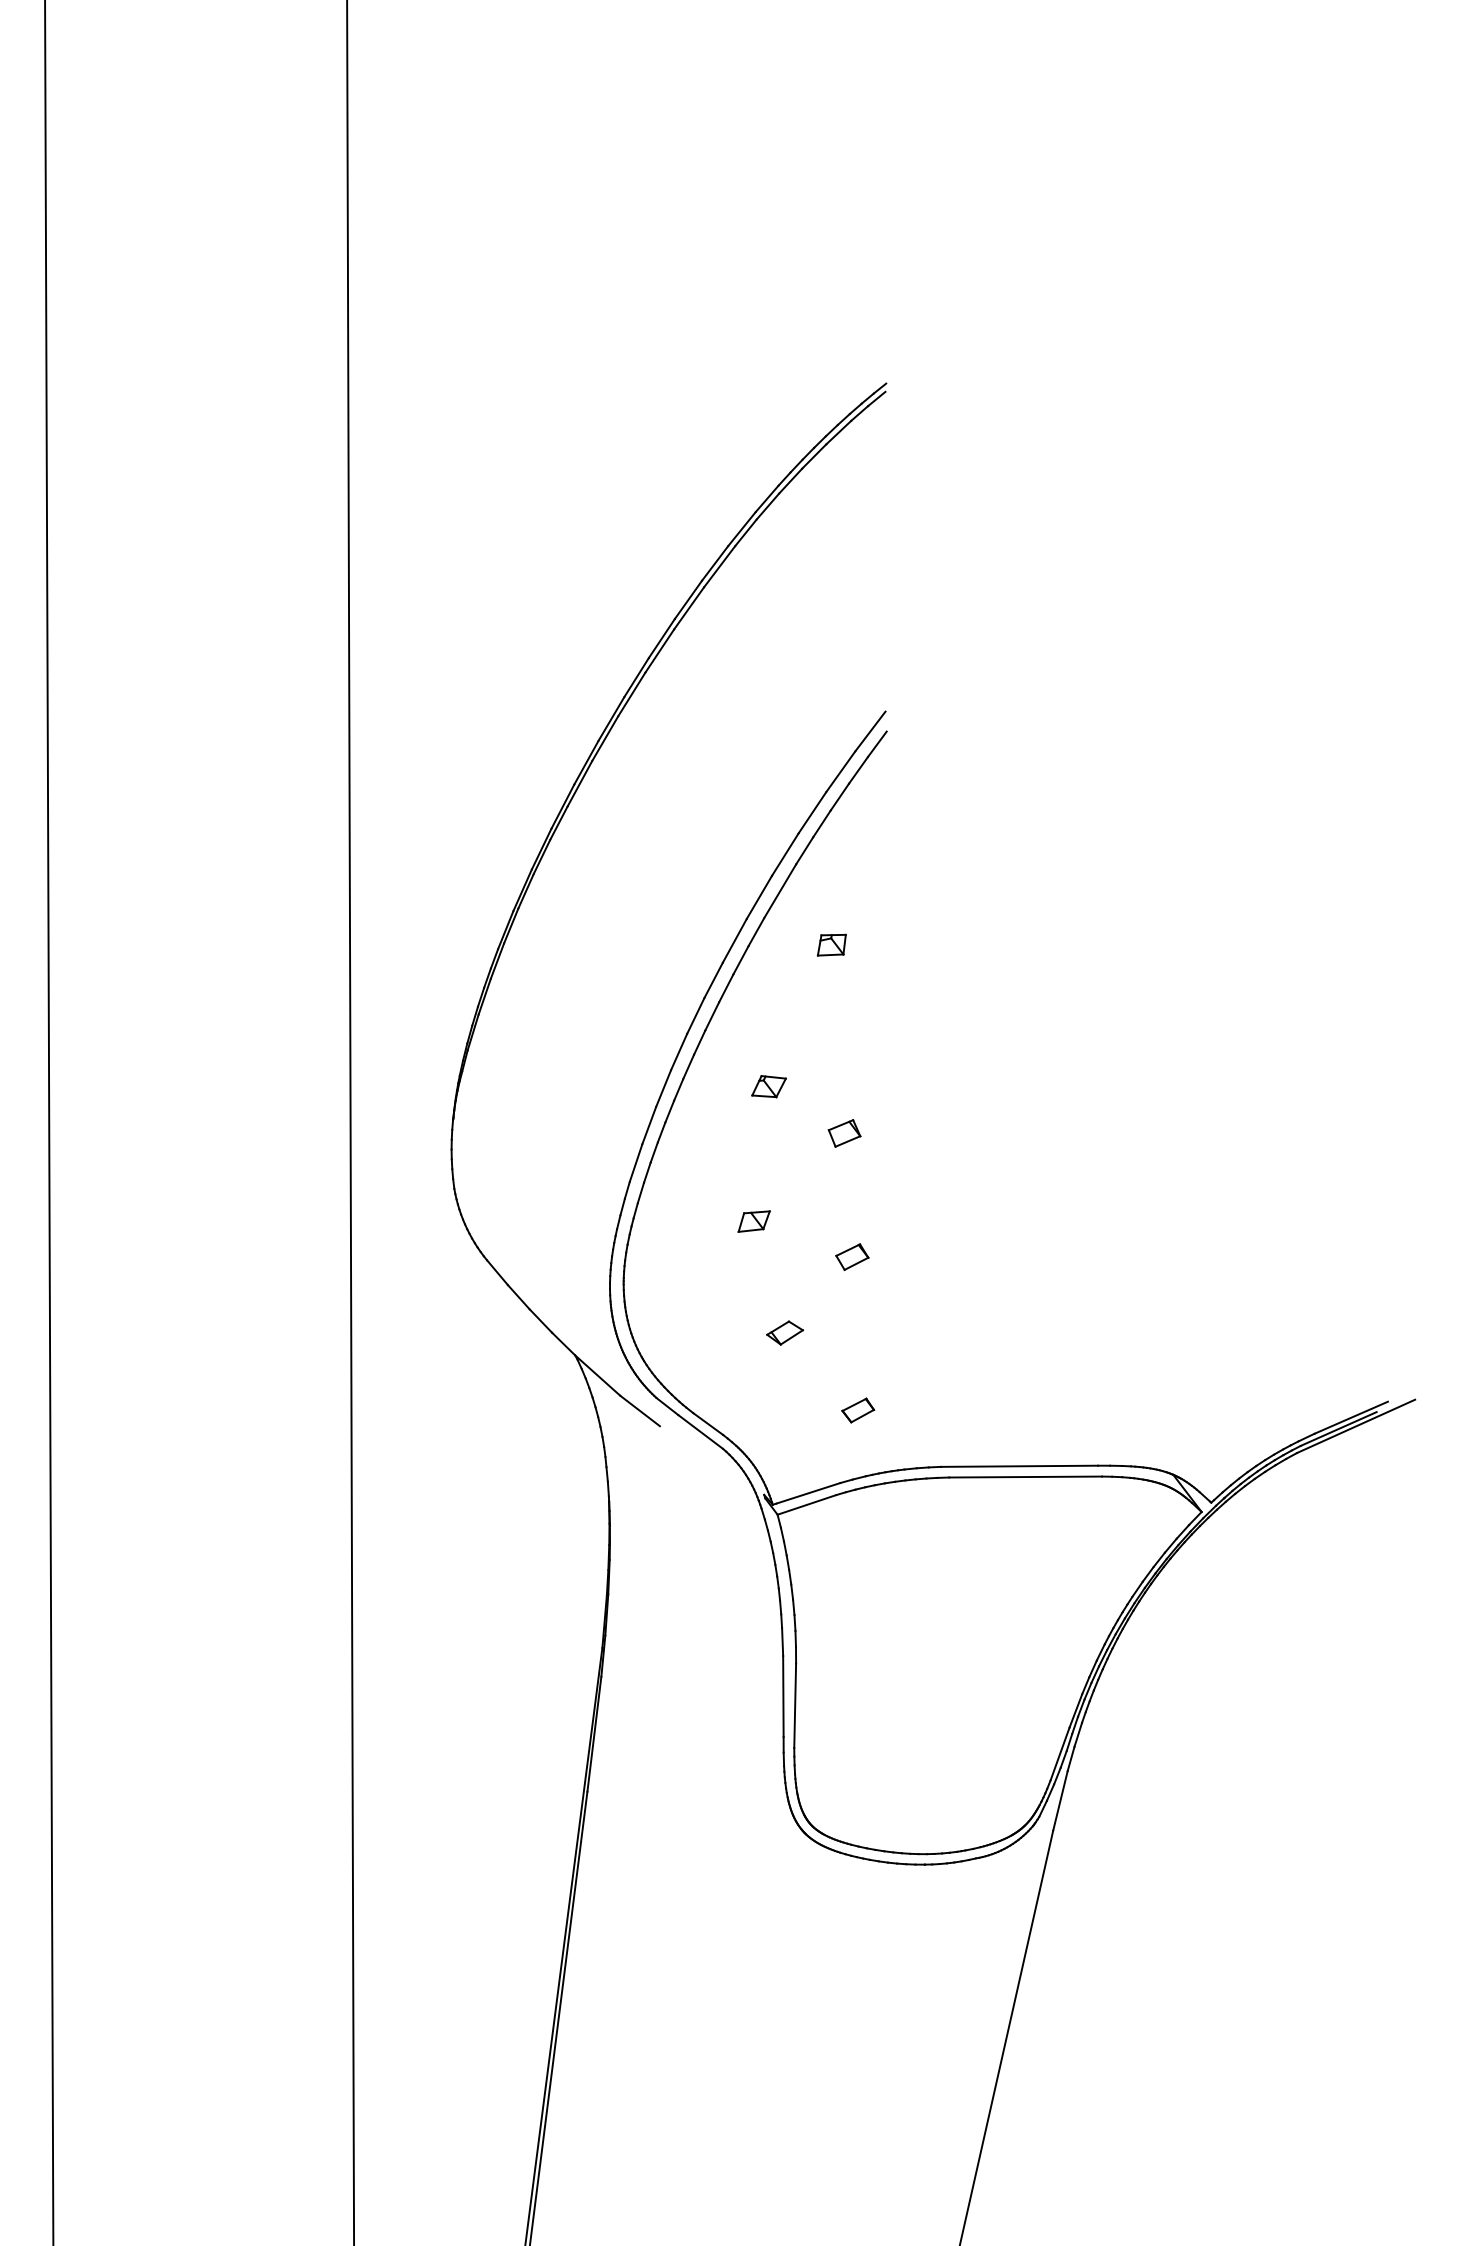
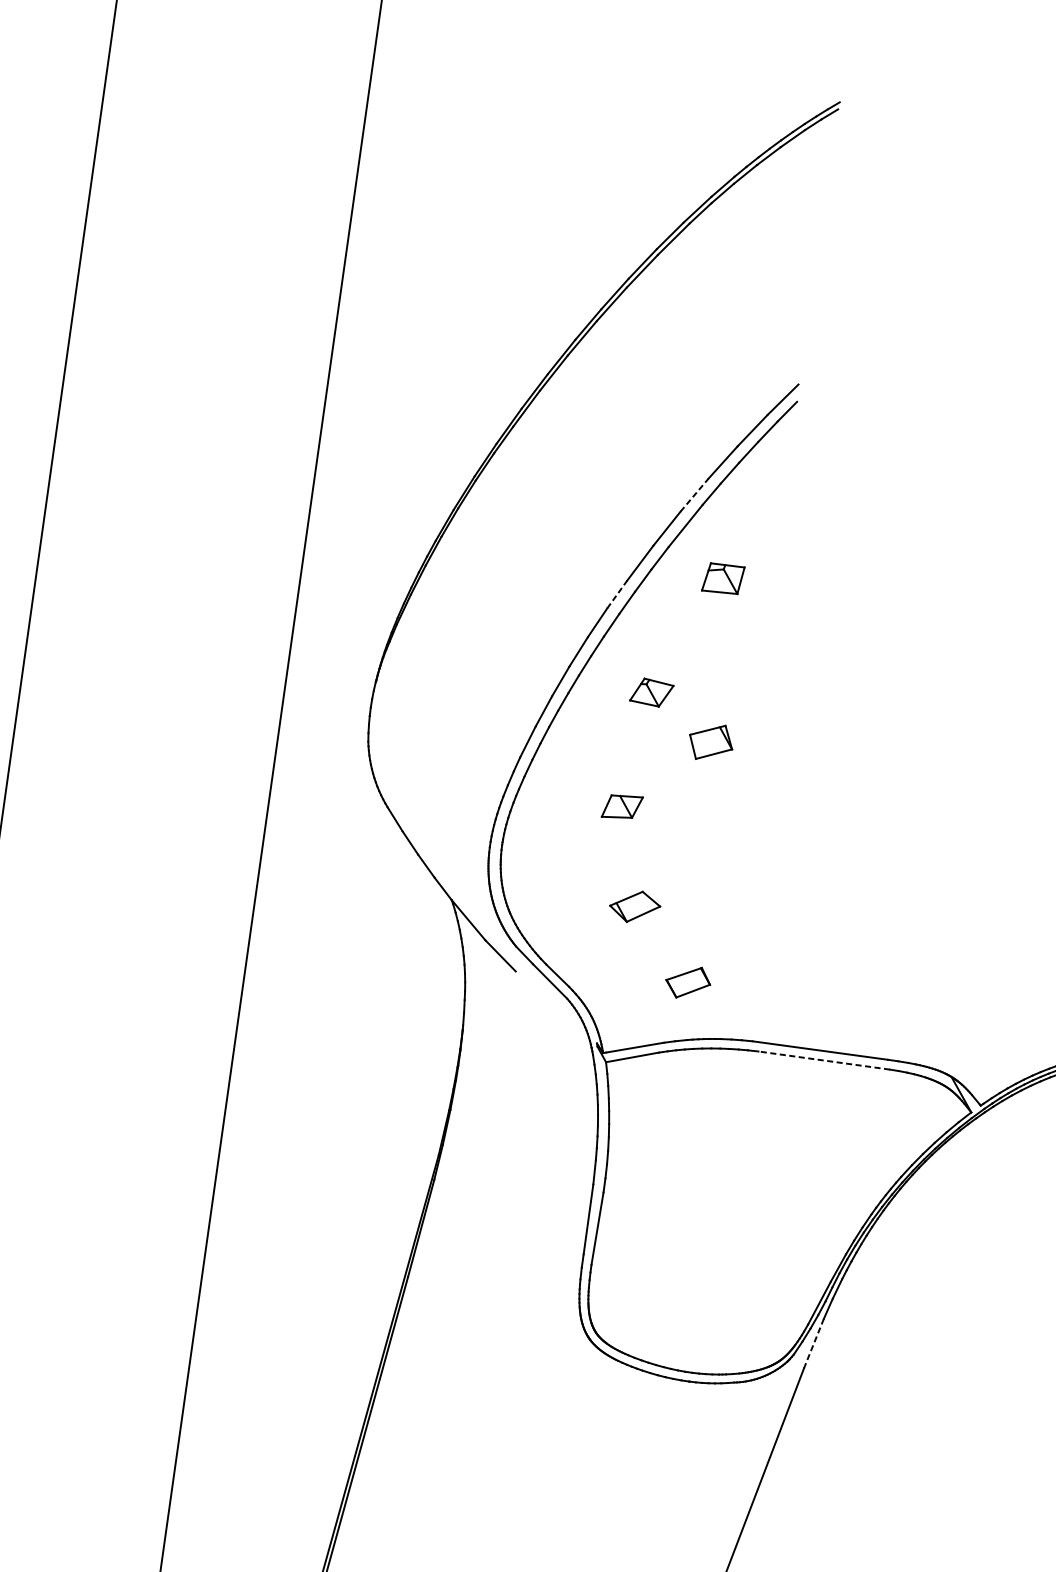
line: (785, 854) -> (694, 495), solid -> dashed
part: (831, 944) -> (723, 578), size x1.6
line: (713, 980) -> (617, 594), solid -> dashed
part: (768, 1086) -> (651, 692), size x1.4
part: (844, 1133) -> (710, 742), size x1.6
part: (753, 1221) -> (621, 806), size x1.4
part: (852, 1256) -> (702, 849), removed
part: (784, 1332) -> (634, 906), size x1.6
part: (858, 1410) -> (688, 982), size x1.6
line: (1025, 1477) -> (824, 1060), solid -> dashed
line: (1060, 1800) -> (814, 1343), solid -> dashed

